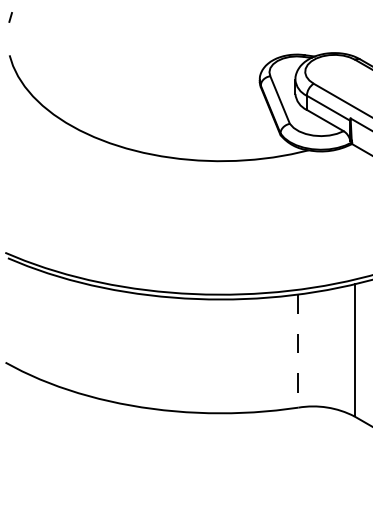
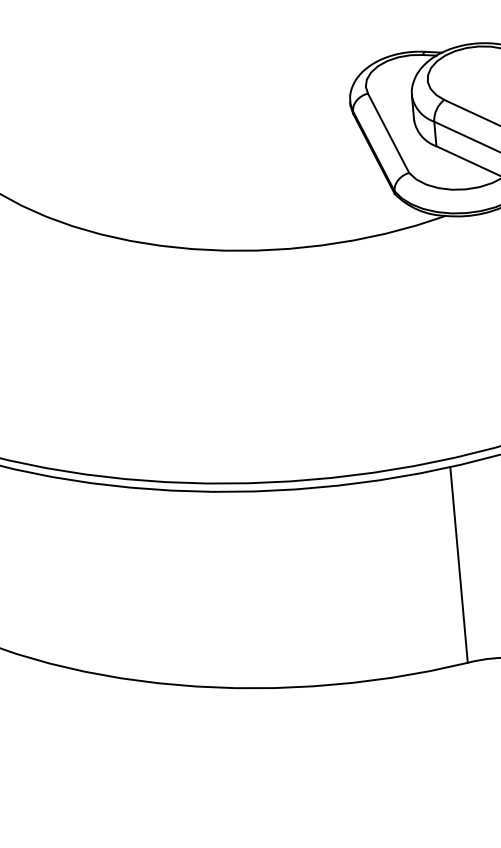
line: (298, 351) -> (459, 565), dashed -> solid

